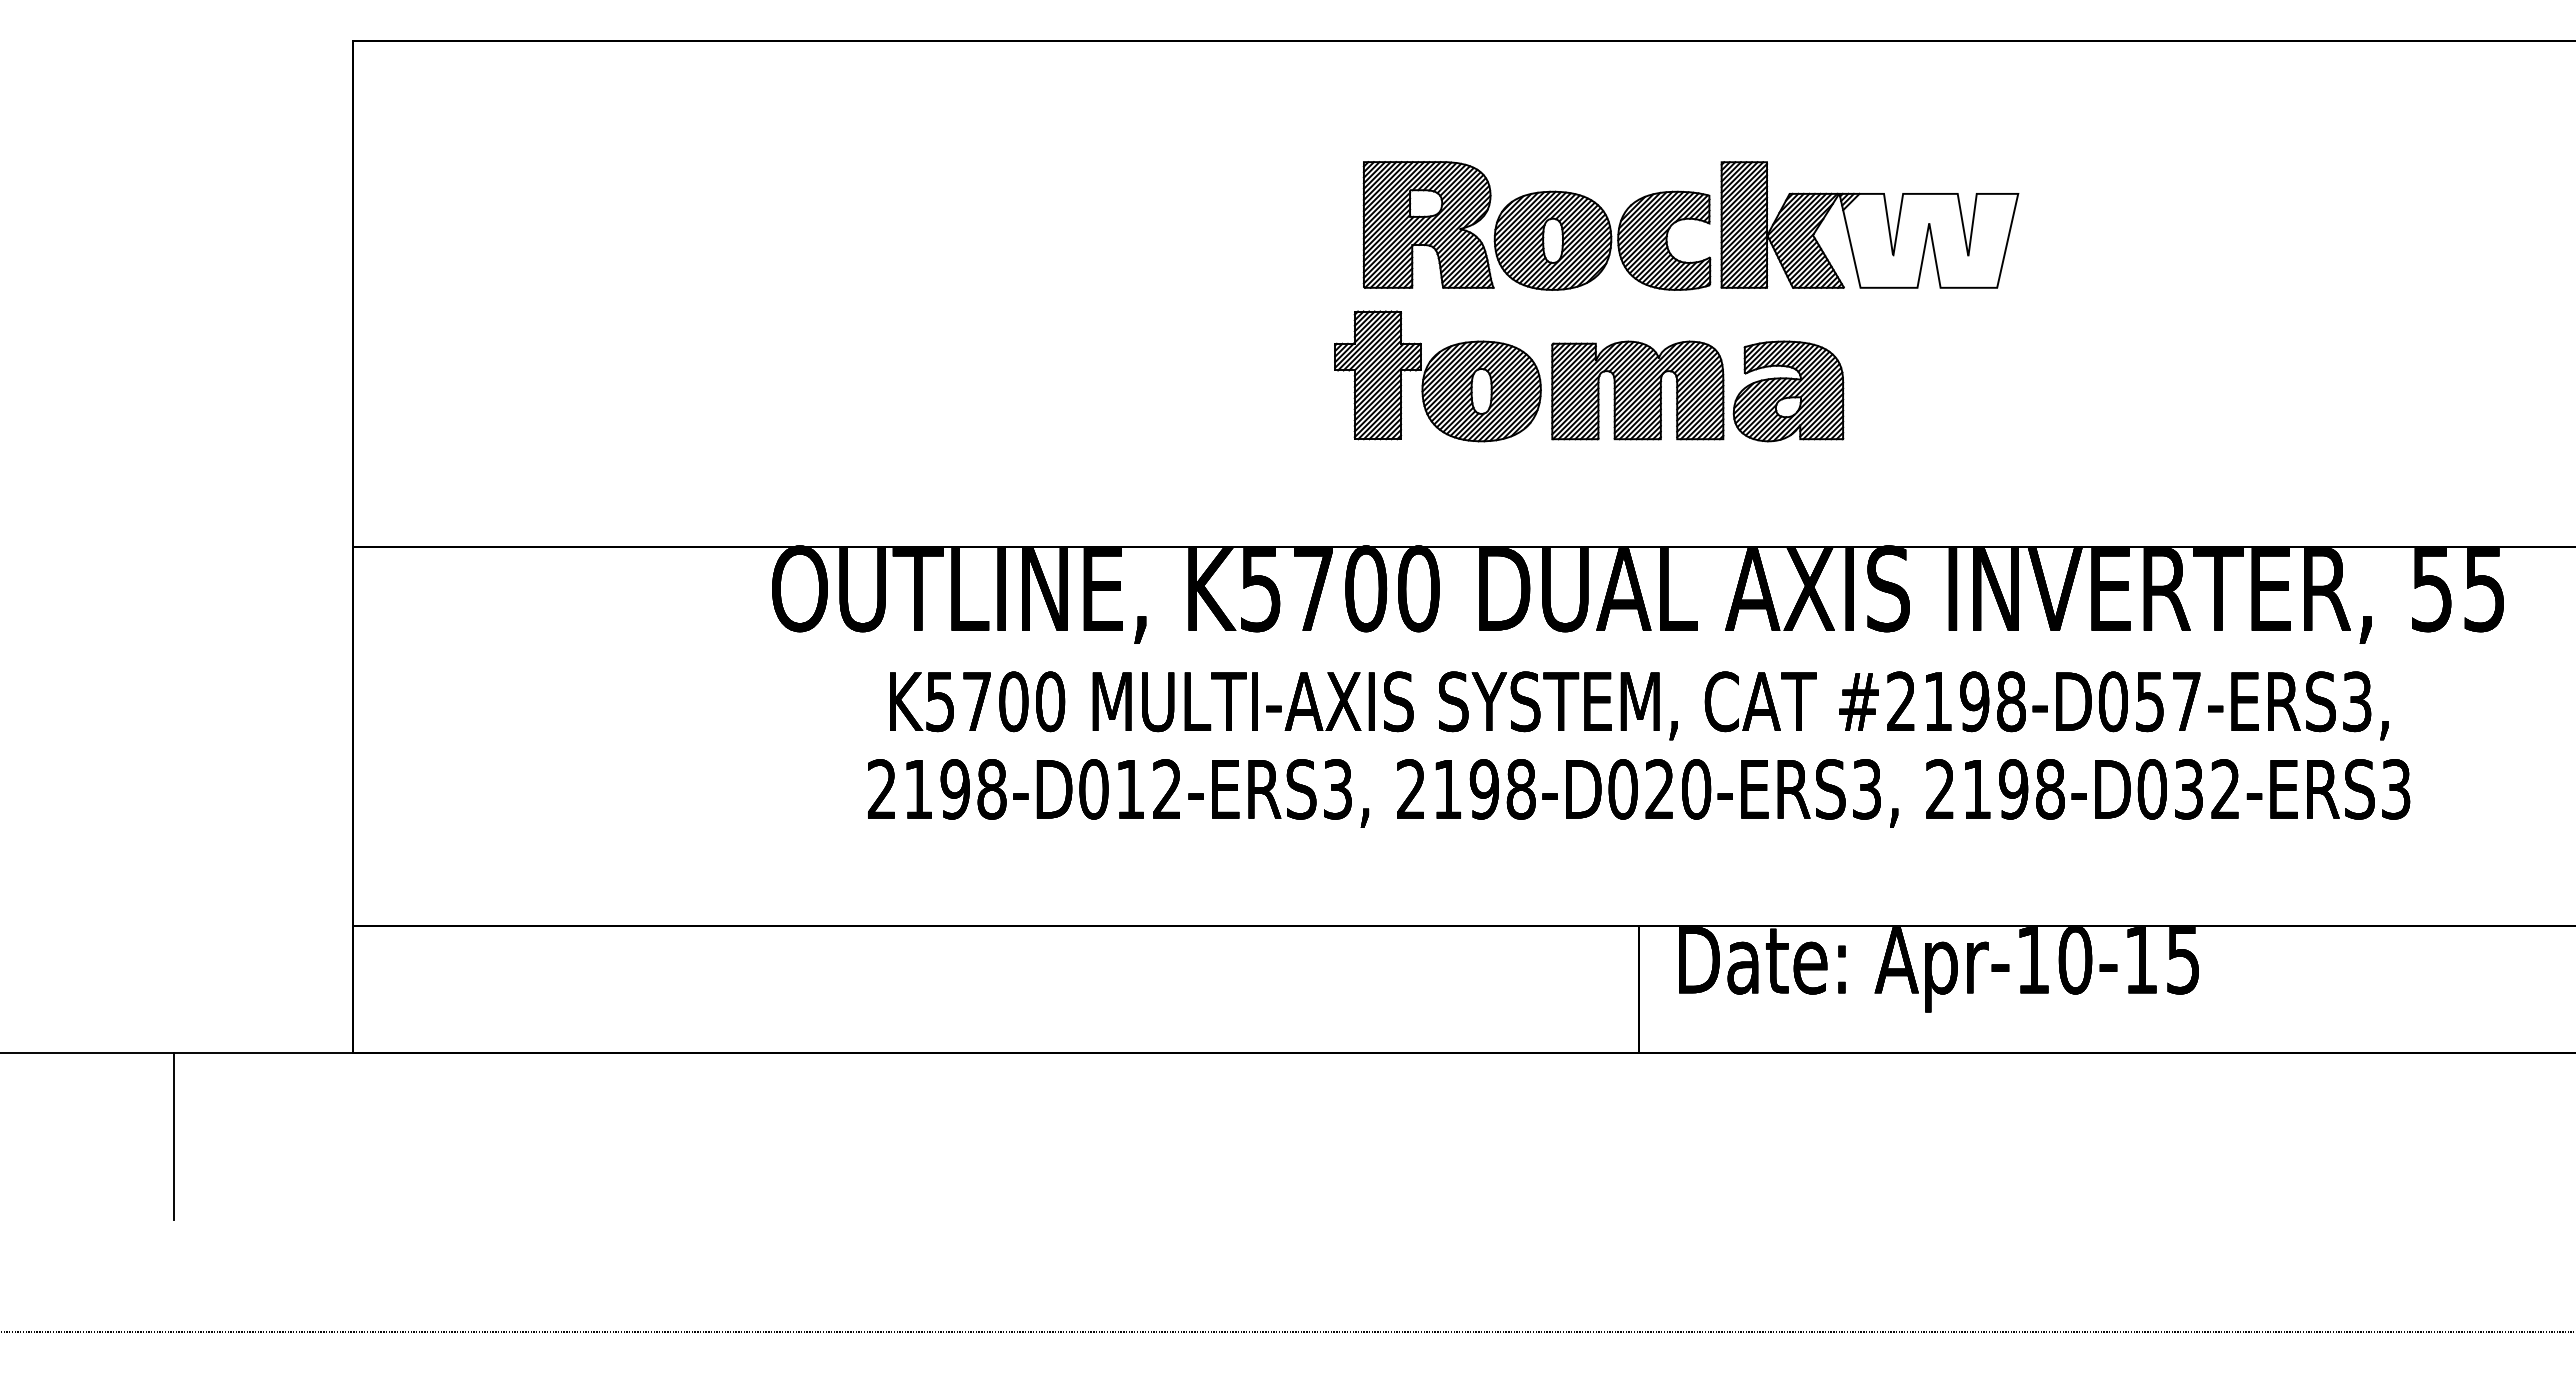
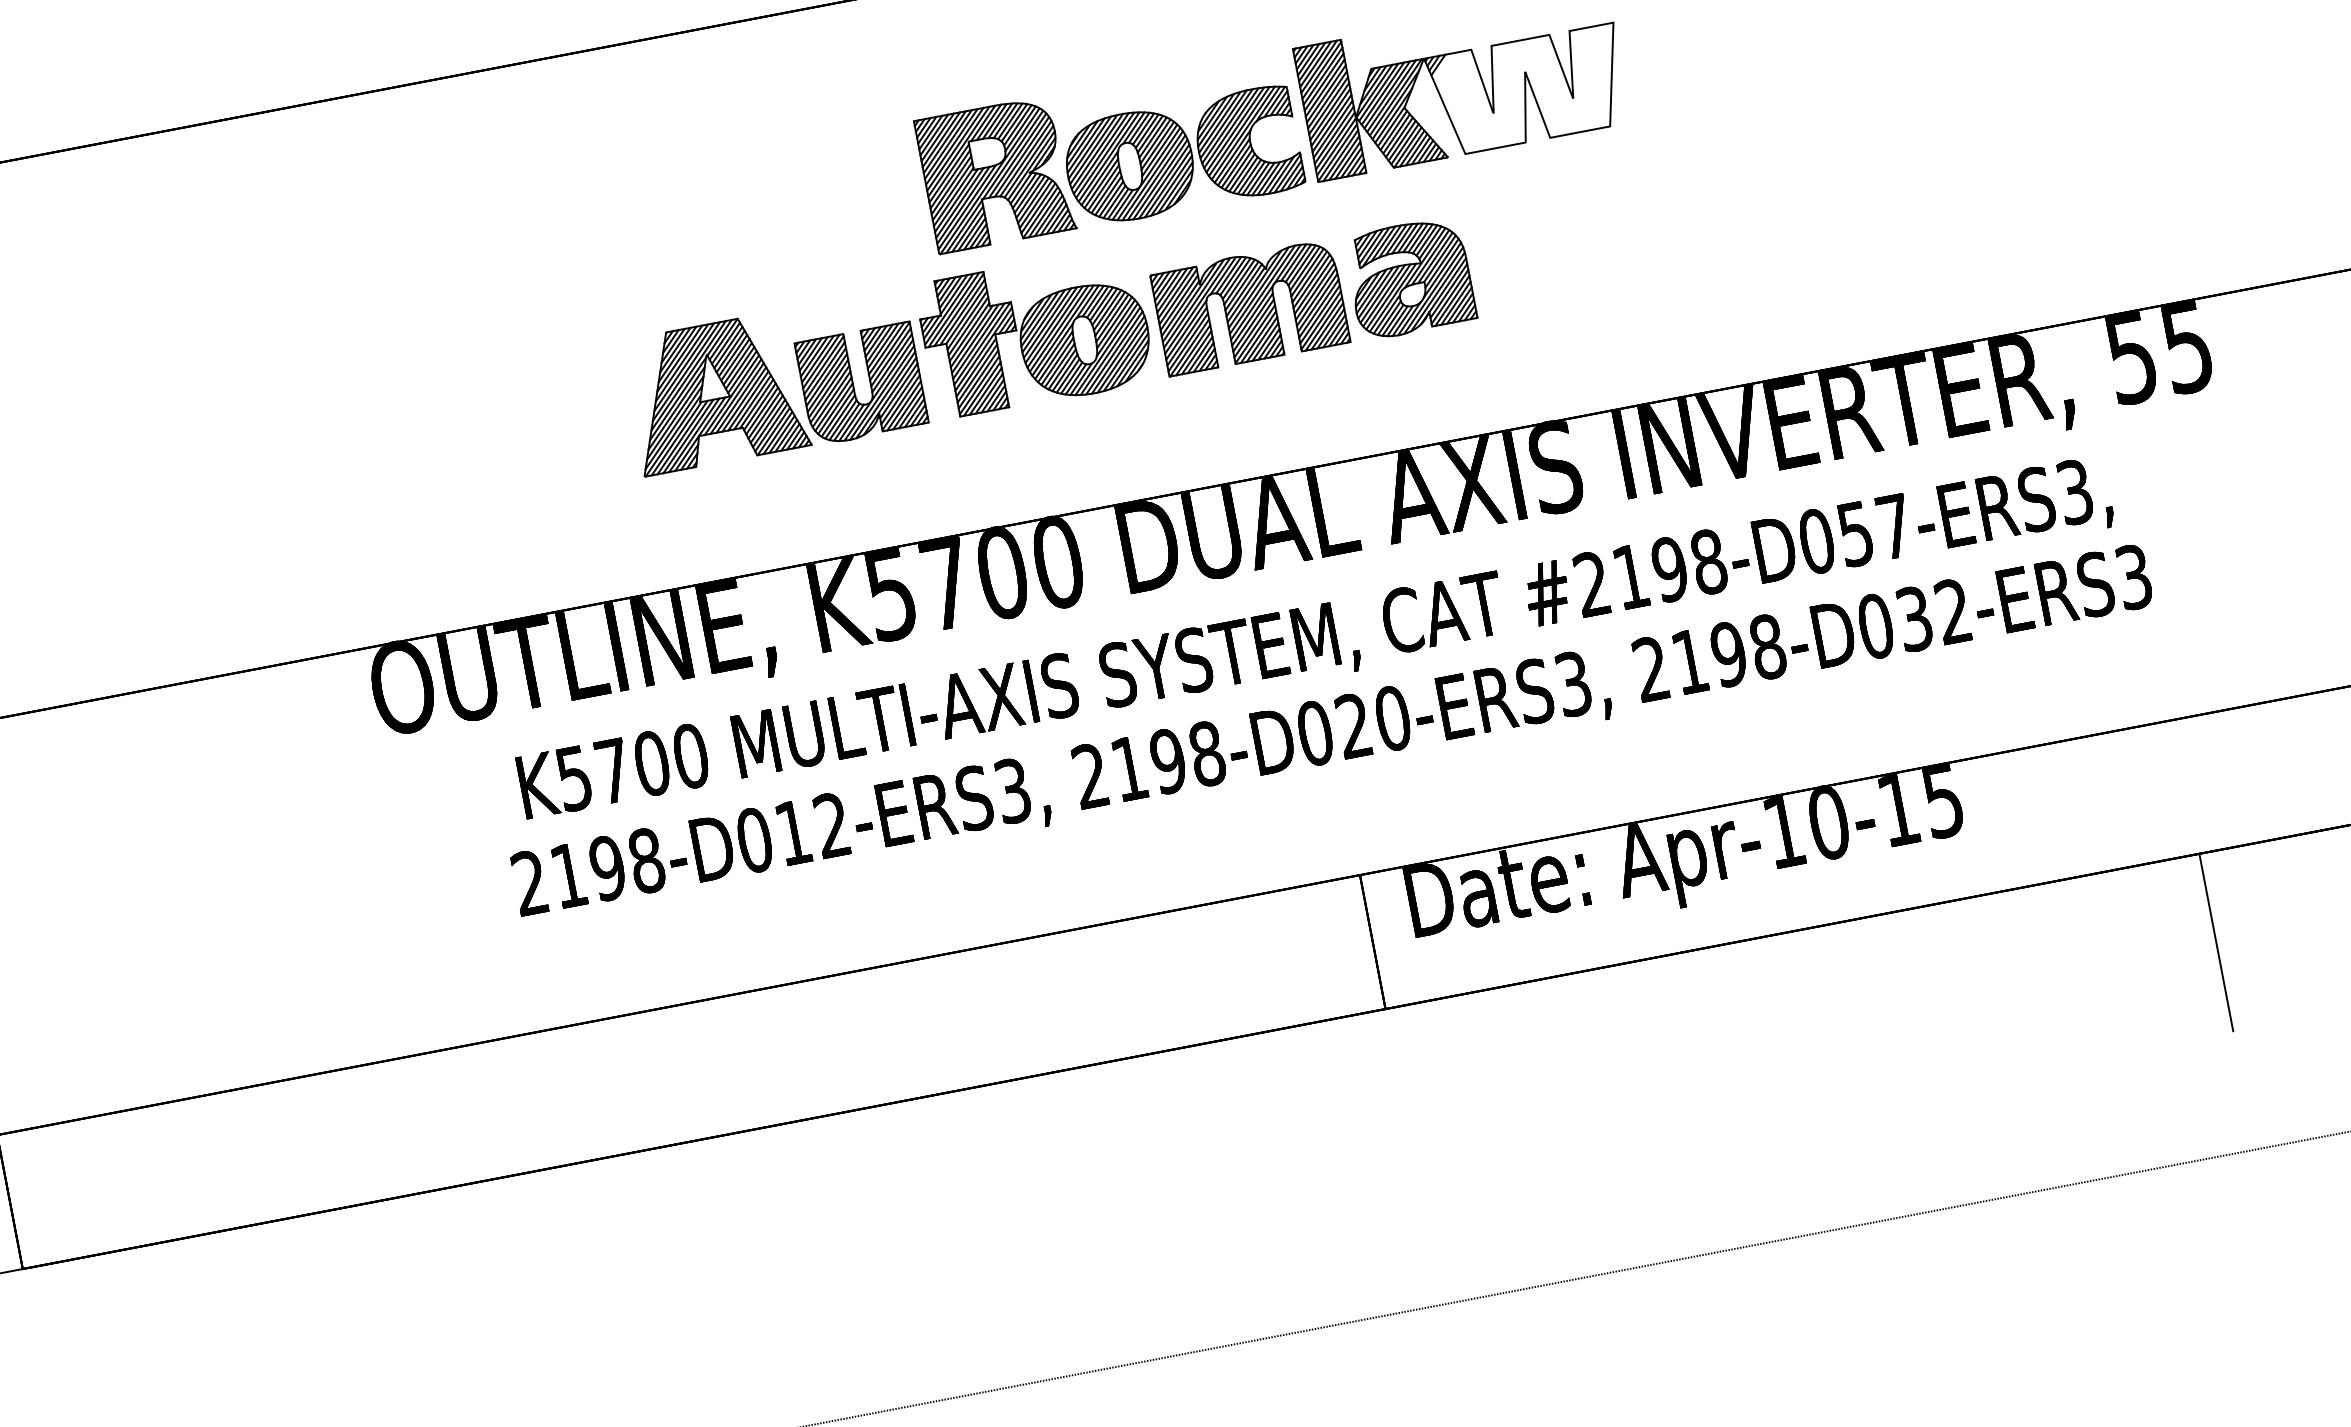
part: (1191, 376) -> (774, 383), added
line: (2407, 1136) -> (2216, 942), added

